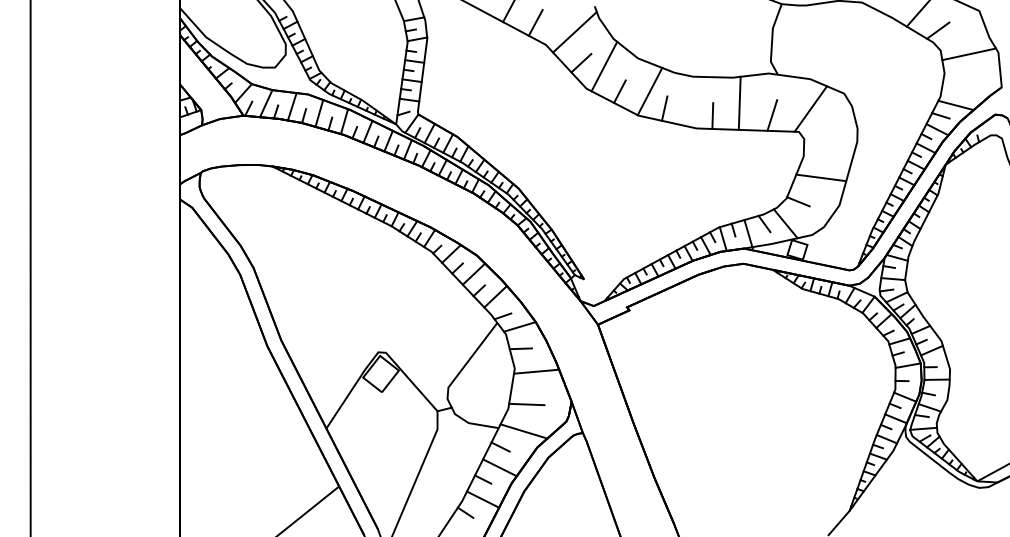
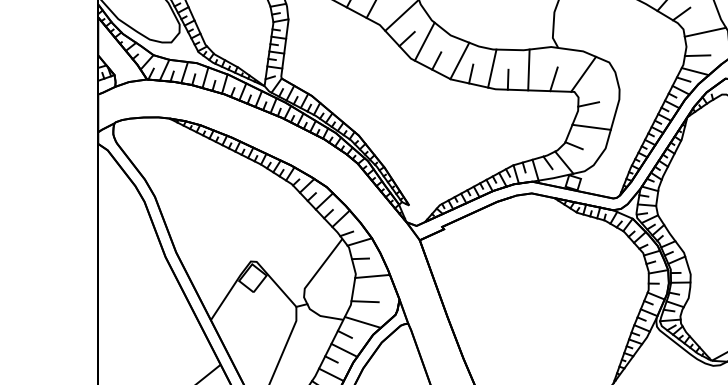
line: (958, 84) -> (697, 55), added
line: (691, 101) -> (491, 68), added
line: (816, 148) -> (587, 104), added

